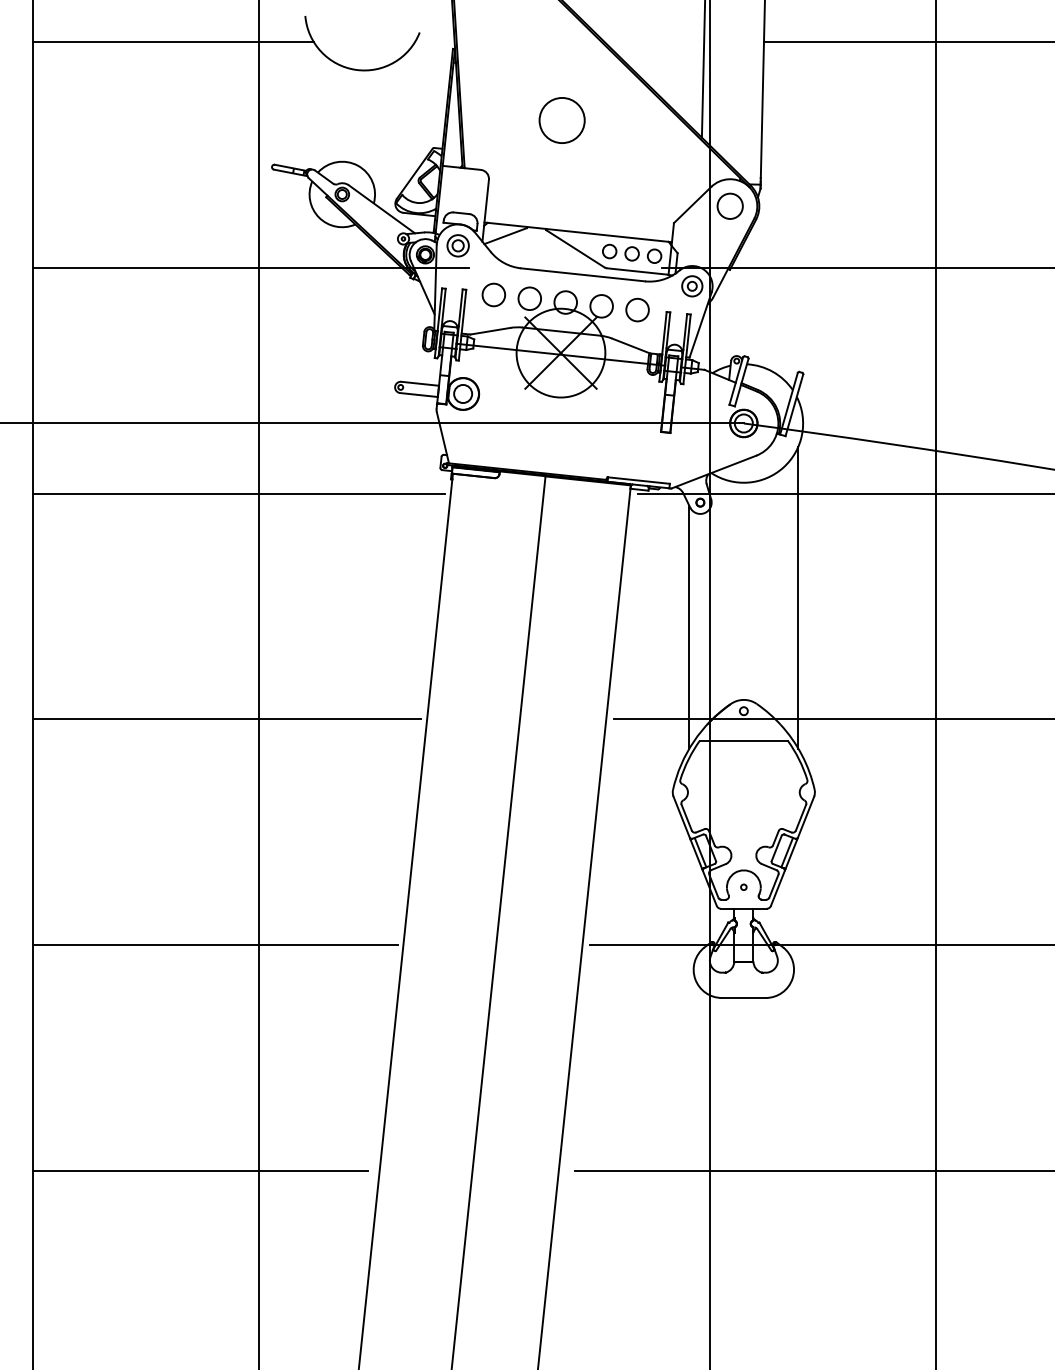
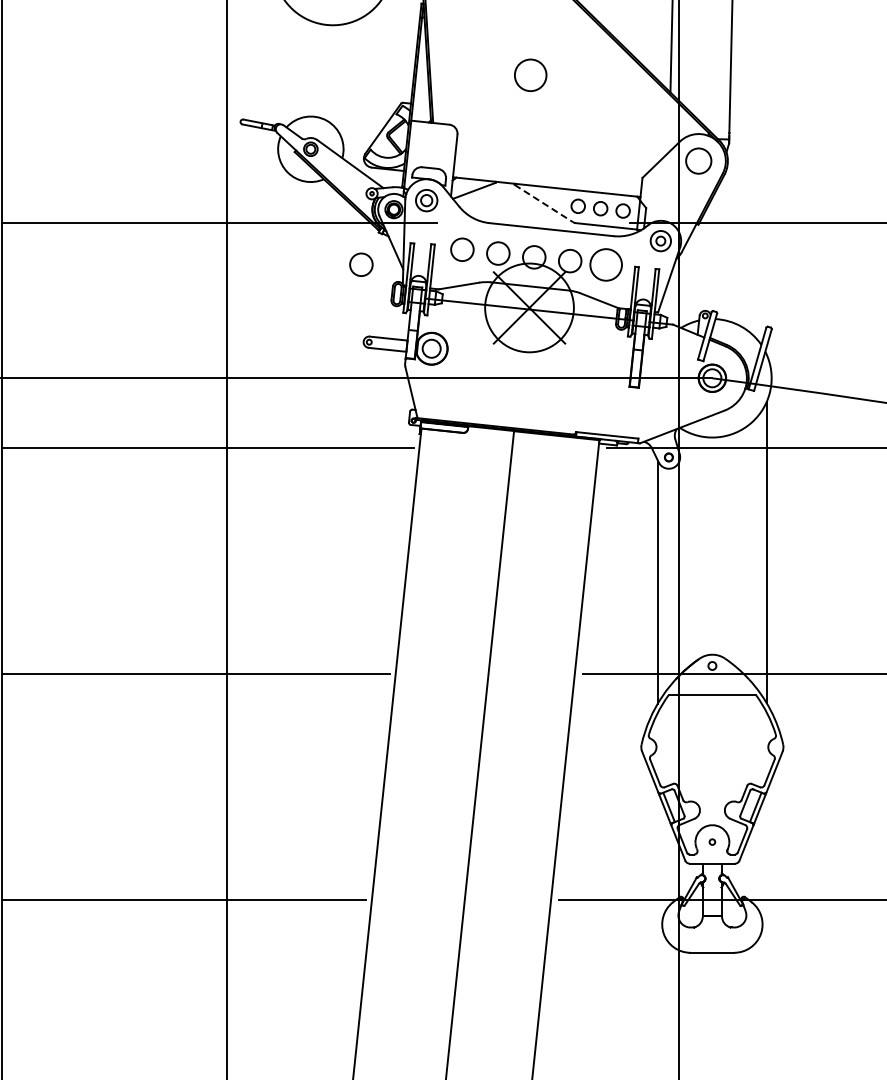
circle: (561, 120) -> (530, 75), size x0.7
line: (575, 248) -> (544, 203), solid -> dashed
circle: (392, 309) -> (361, 264), added
circle: (637, 309) -> (606, 264), size x1.4

